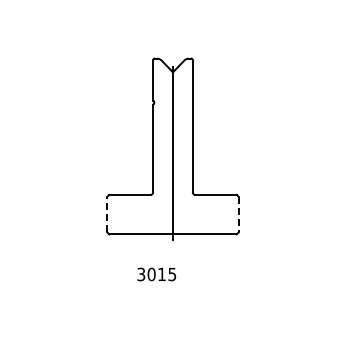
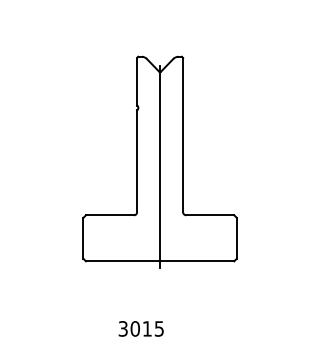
line: (107, 214) -> (83, 238), dashed -> solid
line: (238, 214) -> (236, 238), dashed -> solid
text: (156, 274) -> (140, 328), moved

